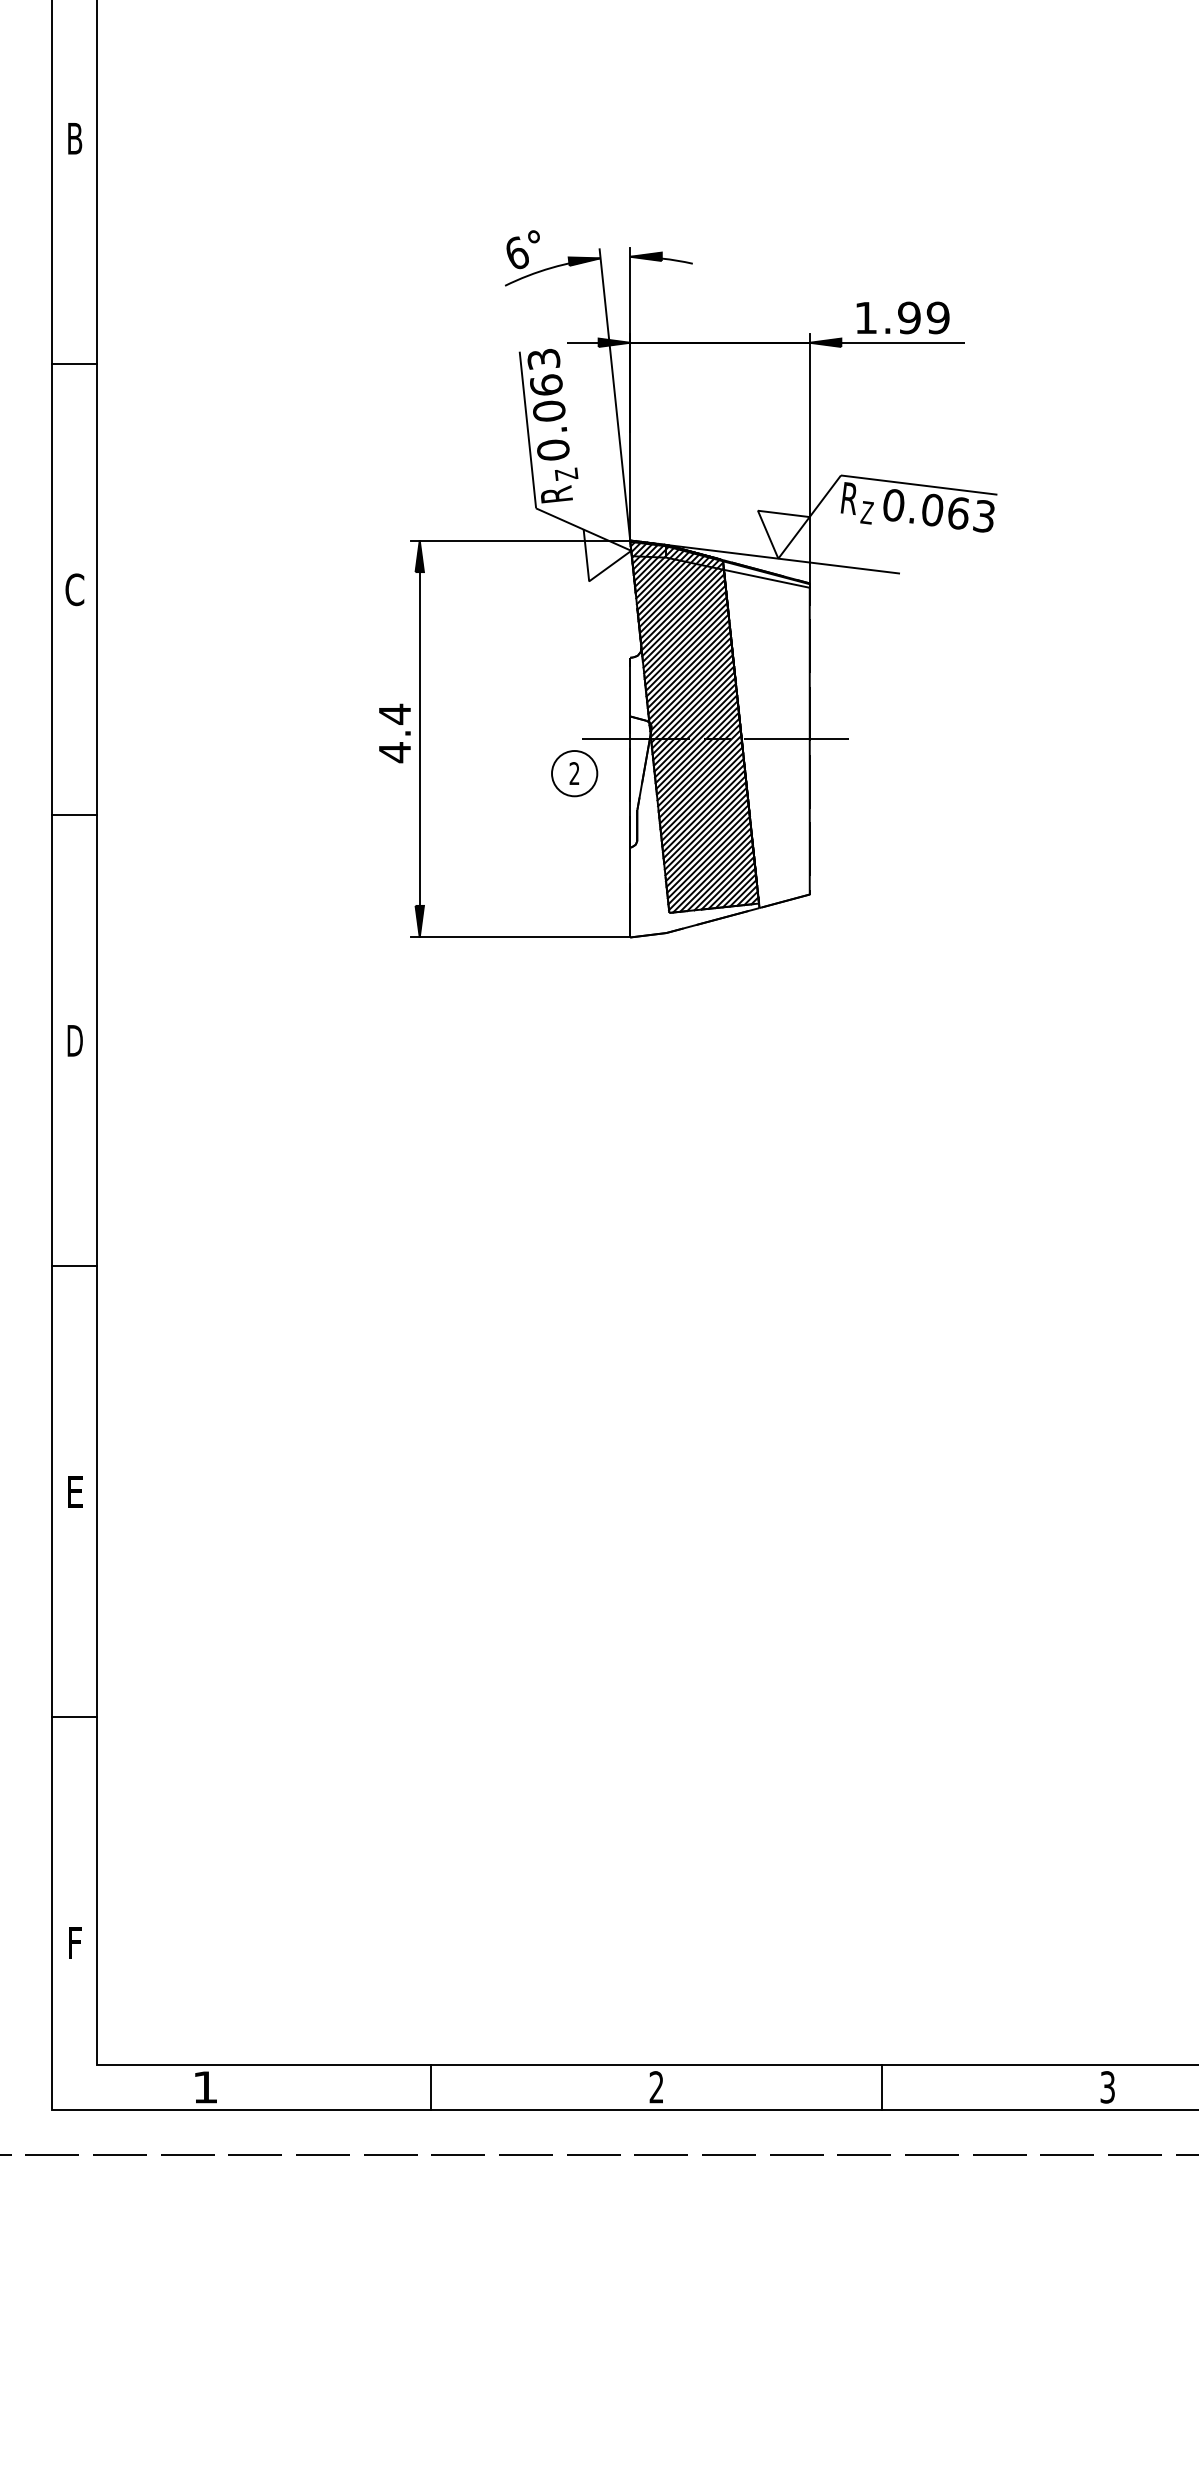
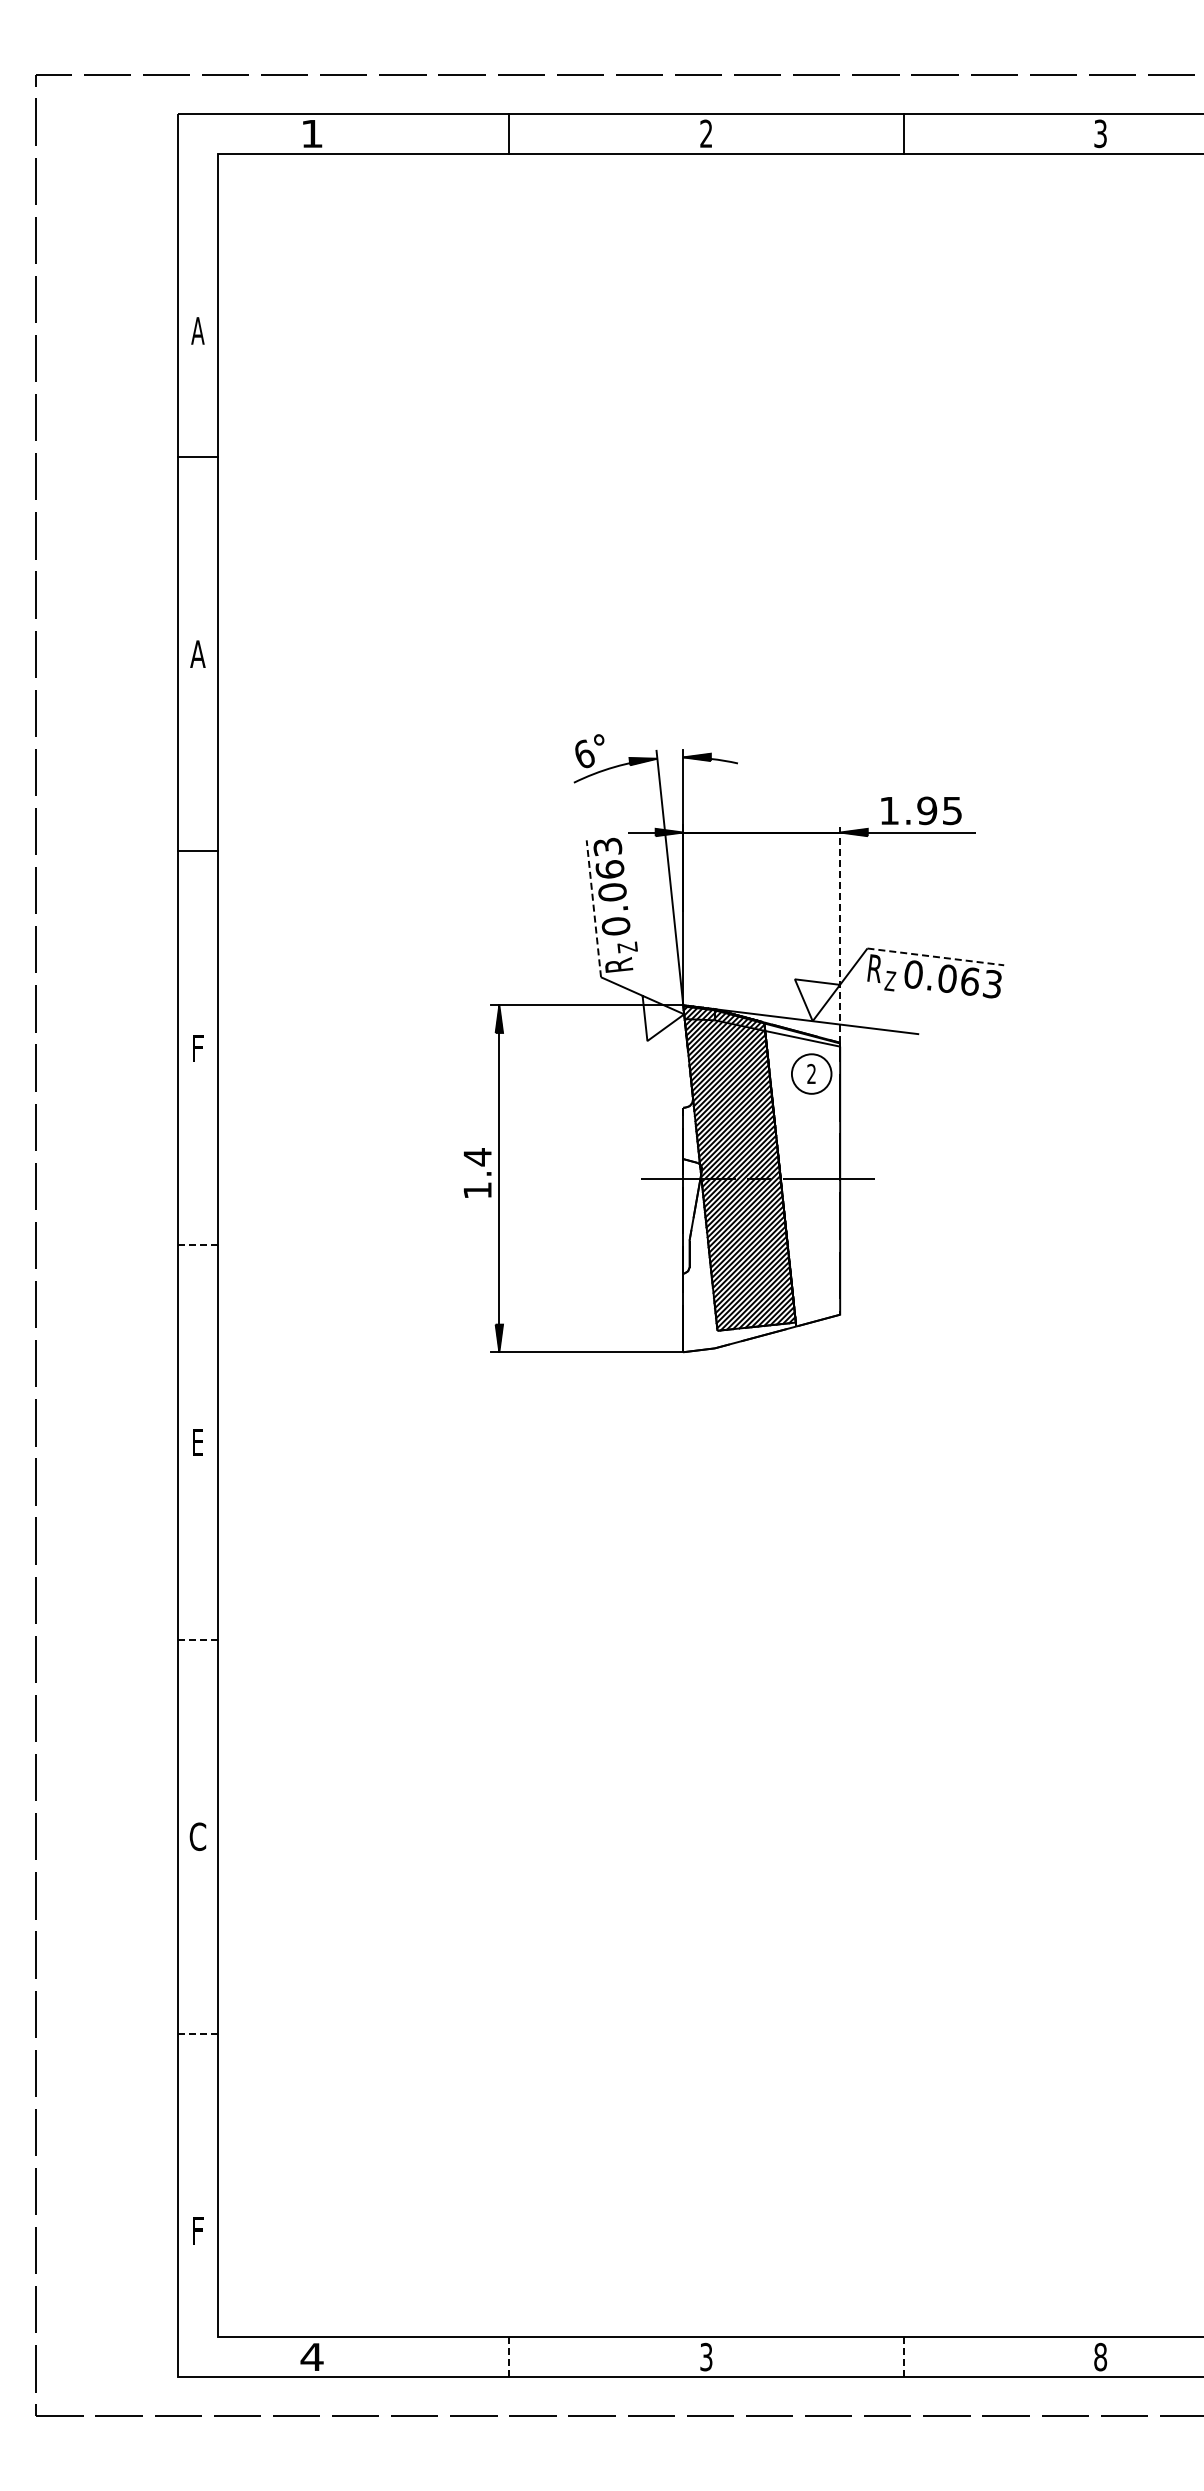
text: (74, 137) -> (197, 653), B -> A
text: (938, 317) -> (952, 810), 1.99 -> 1.95
line: (527, 429) -> (593, 908), solid -> dashed
line: (810, 458) -> (840, 933), solid -> dashed
line: (918, 484) -> (935, 956), solid -> dashed
text: (74, 589) -> (197, 1048), C -> F
text: (394, 752) -> (477, 1190), 4.4 -> 1.4
part: (574, 772) -> (811, 1073), moved
line: (74, 815) -> (197, 1245), solid -> dashed
text: (74, 1040) -> (197, 1442), D -> E
line: (74, 1266) -> (197, 1639), solid -> dashed
text: (74, 1491) -> (197, 1836), E -> C
line: (74, 1717) -> (197, 2033), solid -> dashed
text: (204, 2086) -> (311, 2356), 1 -> 4
line: (431, 2087) -> (509, 2357), solid -> dashed
text: (656, 2087) -> (706, 2357), 2 -> 3
line: (882, 2087) -> (903, 2357), solid -> dashed
text: (1107, 2087) -> (1100, 2357), 3 -> 8

